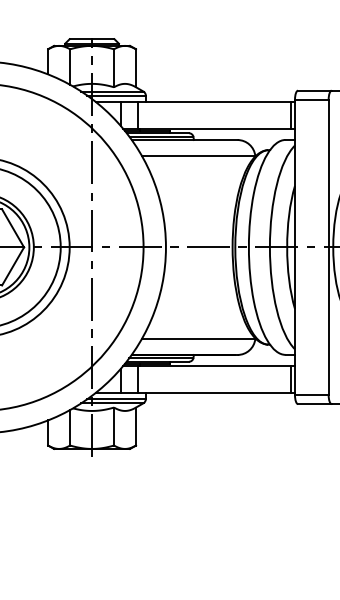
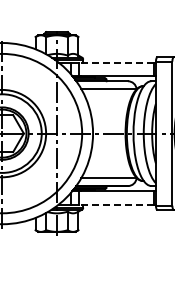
line: (214, 101) -> (116, 62), solid -> dashed
line: (214, 392) -> (116, 204), solid -> dashed

